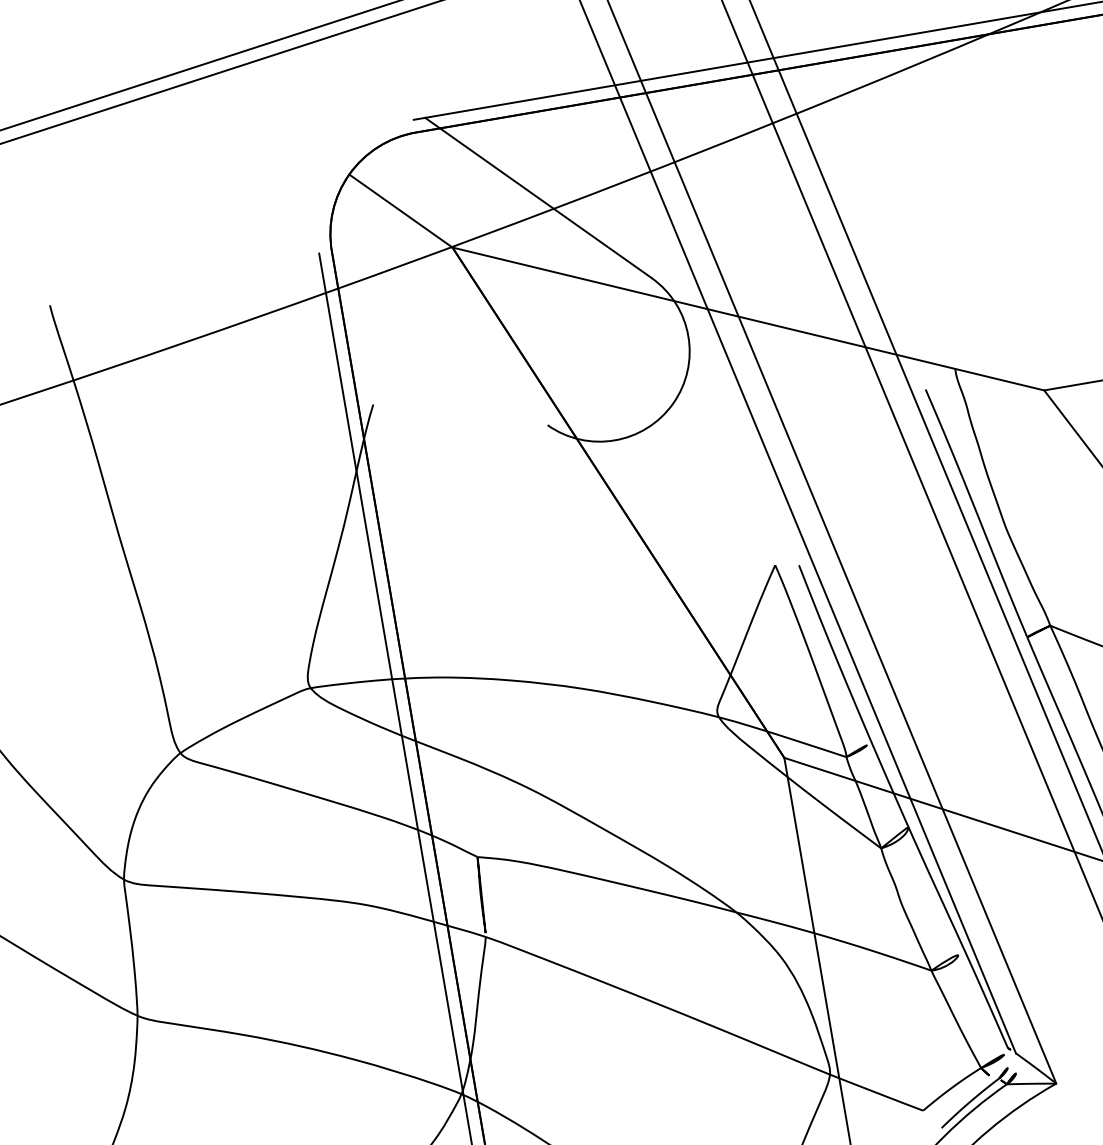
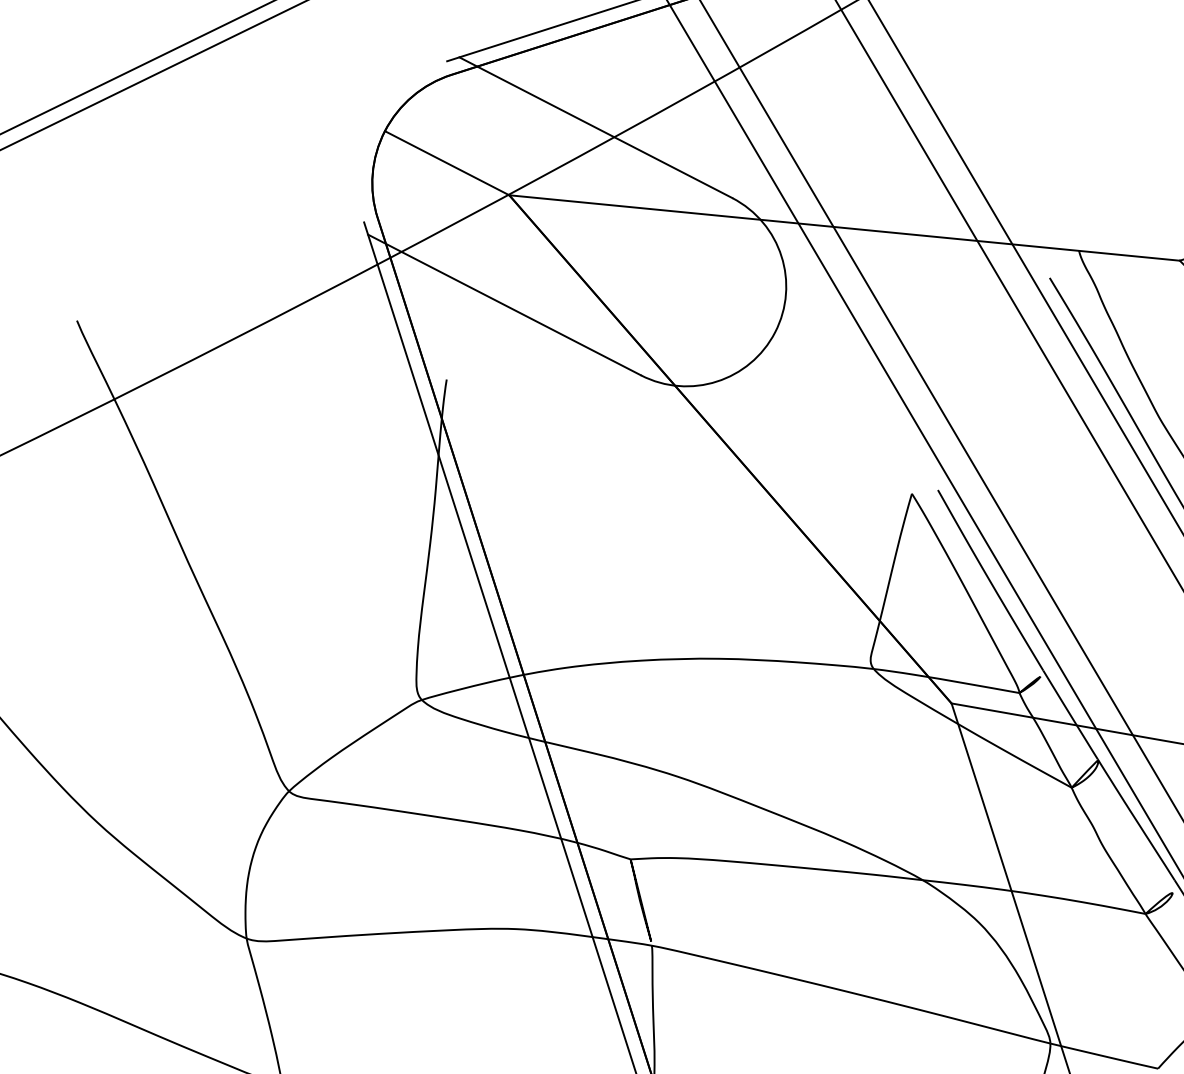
line: (434, 345) -> (504, 305), added

